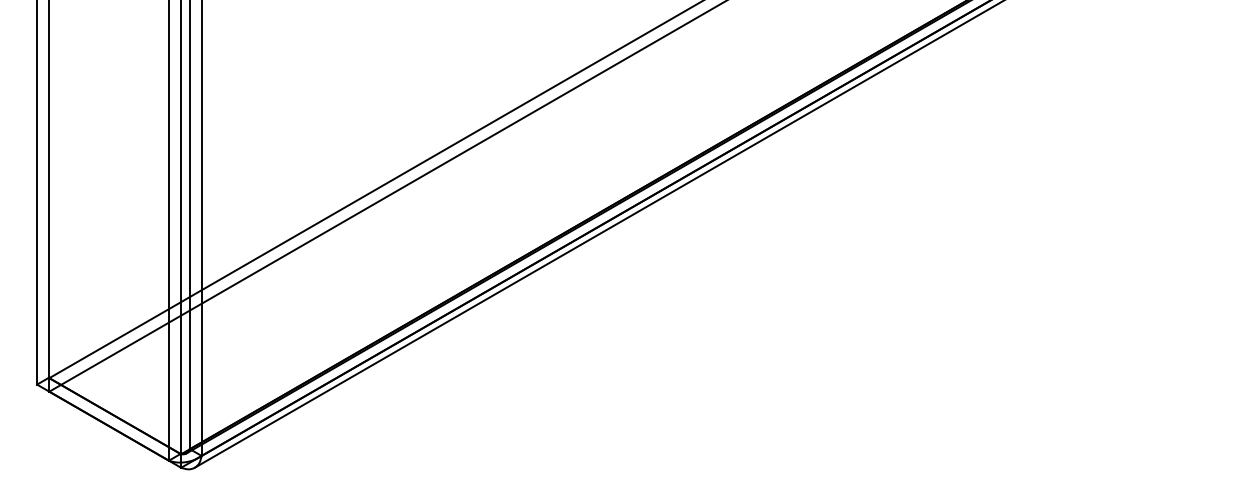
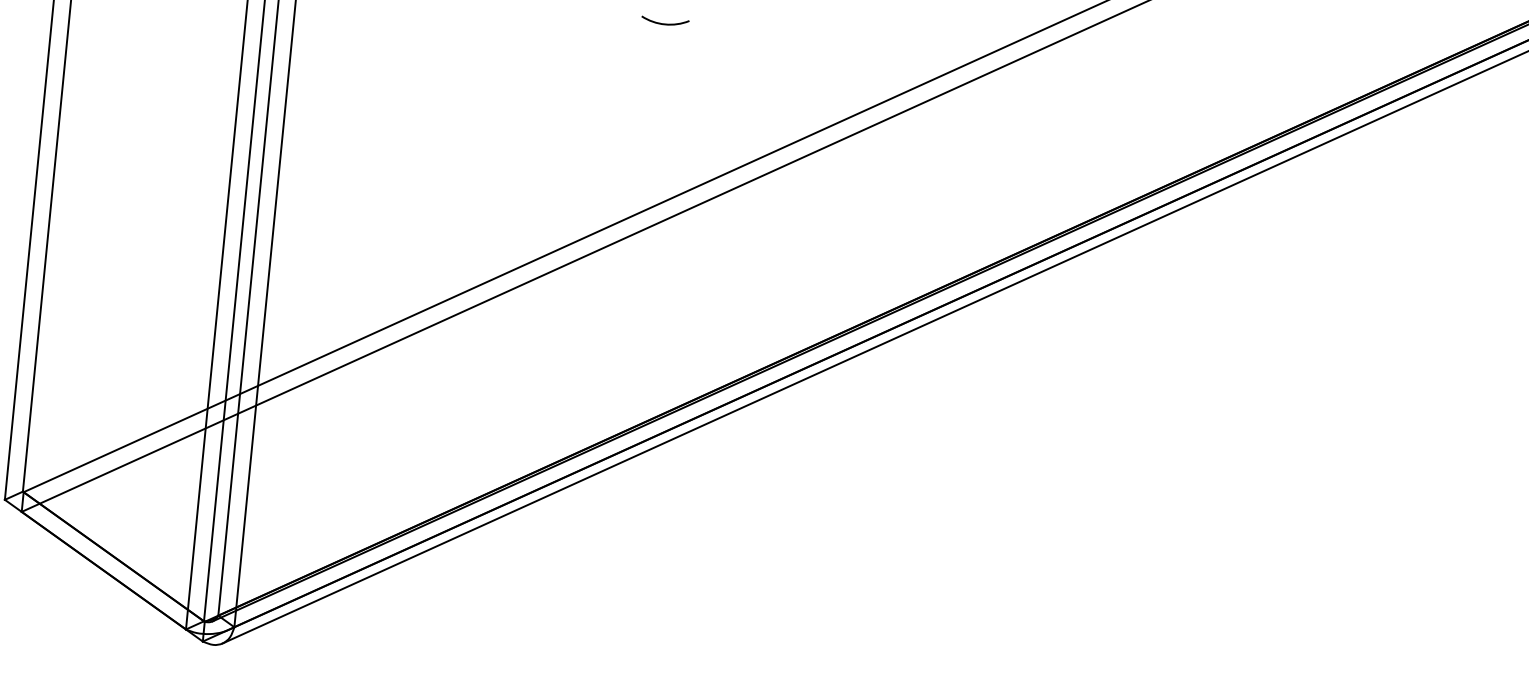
arc: (453, 16) -> (663, 23), added

